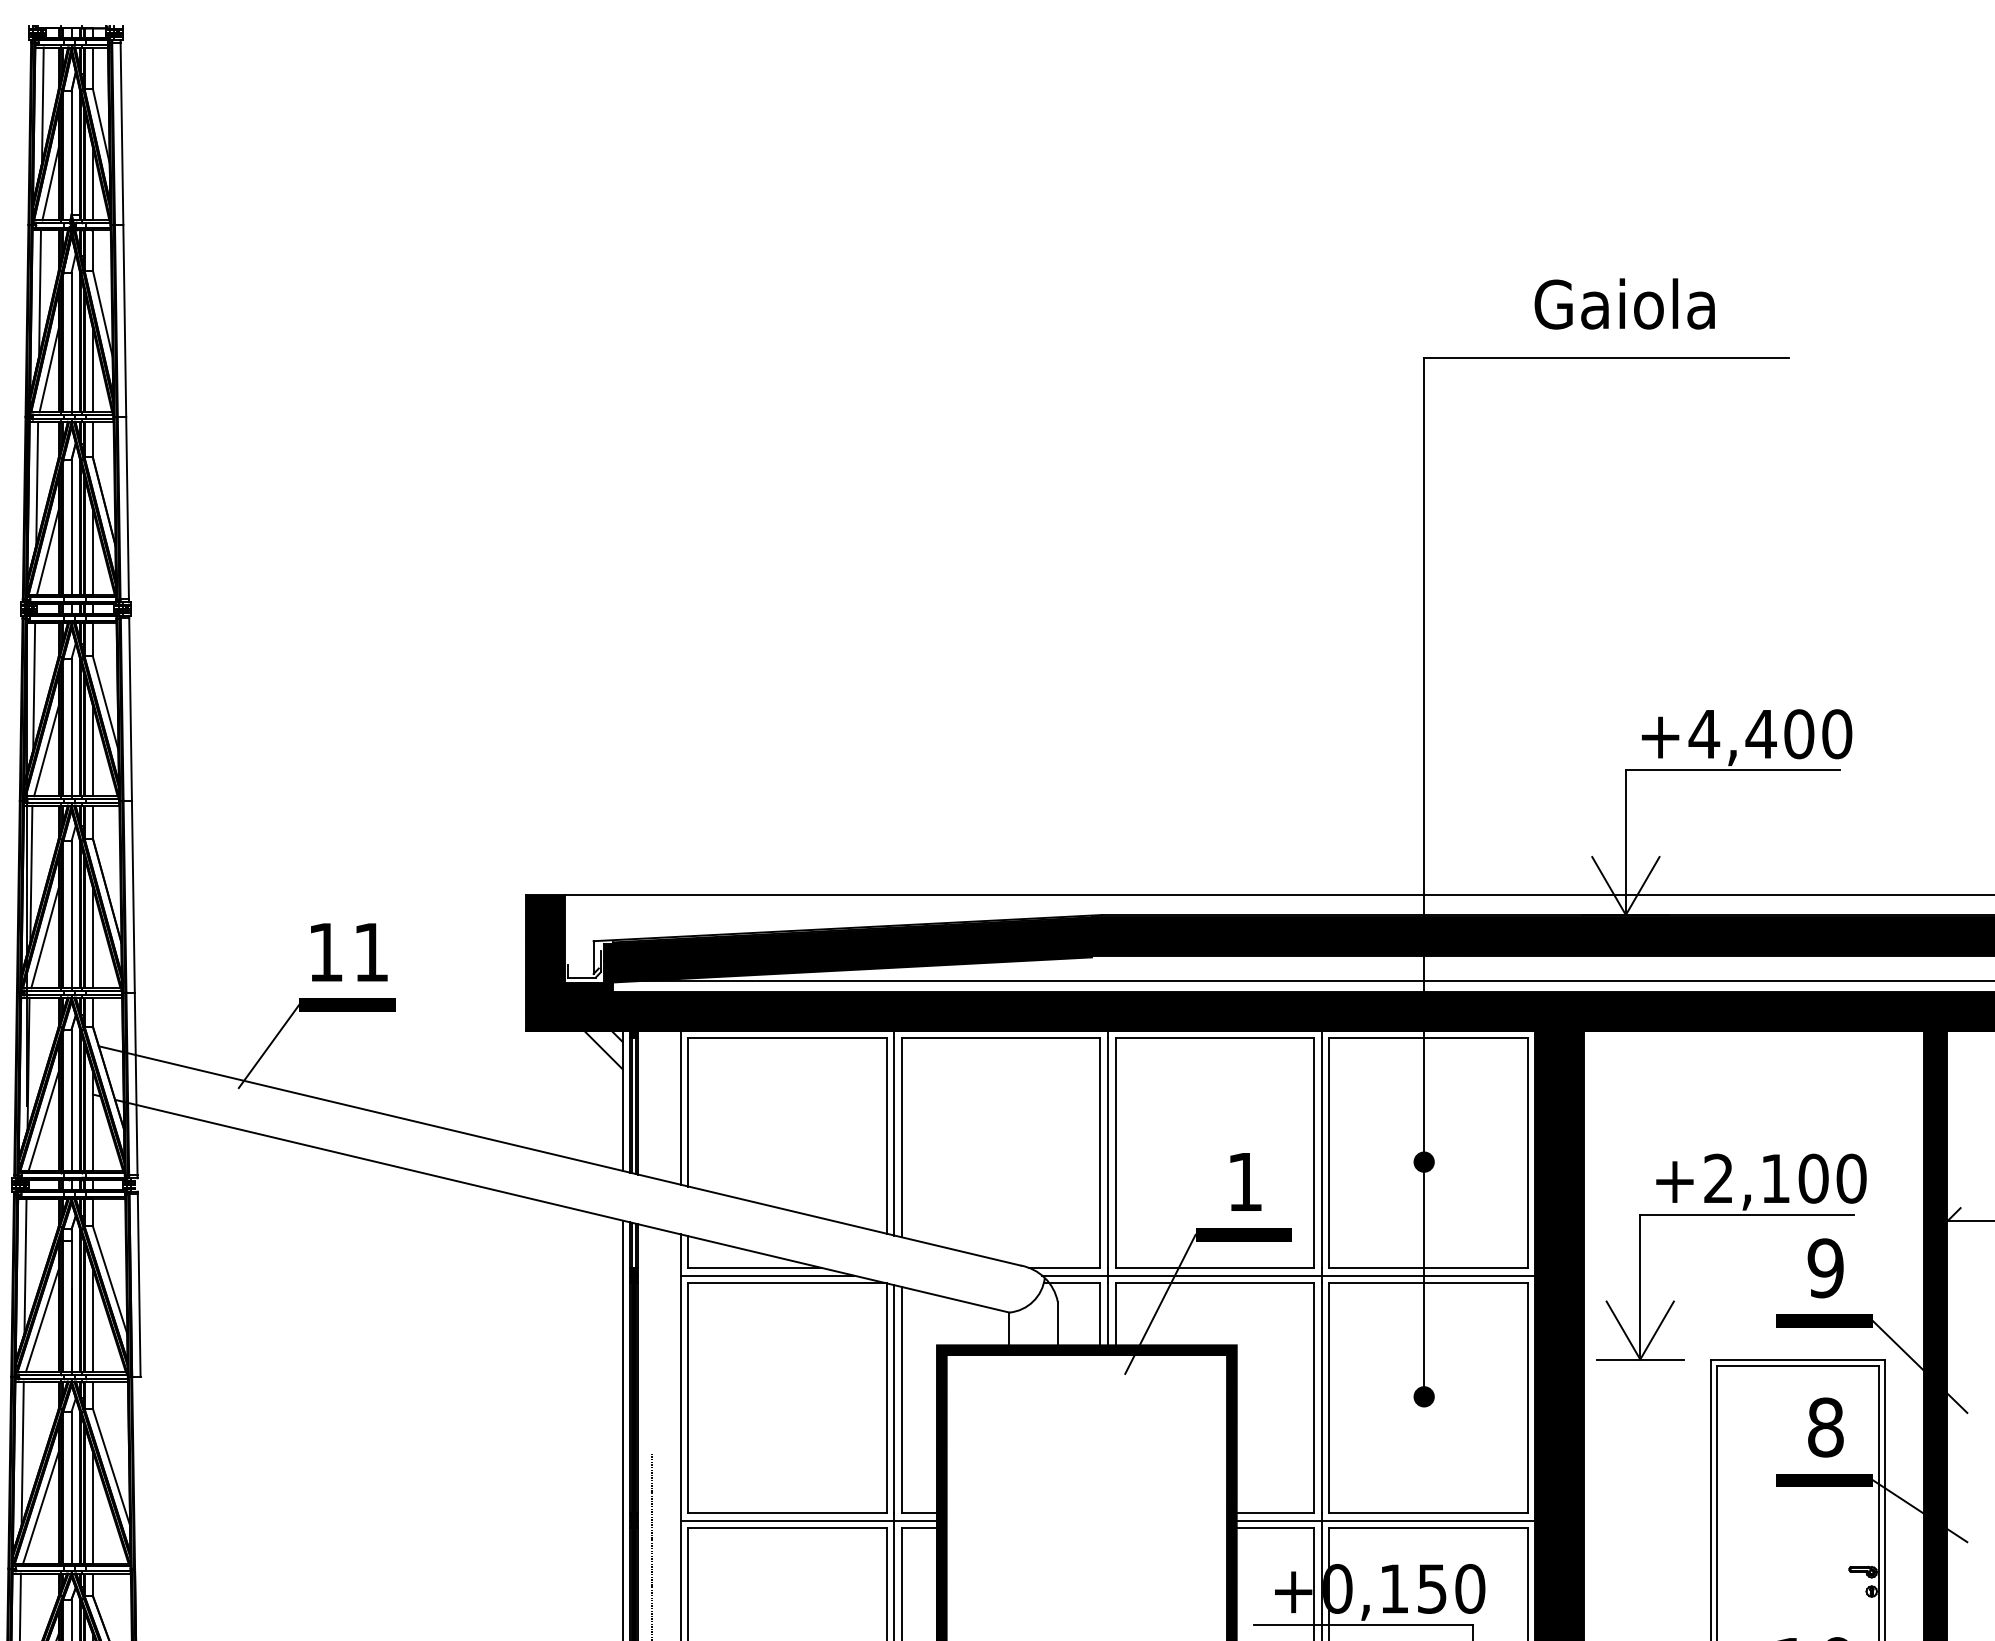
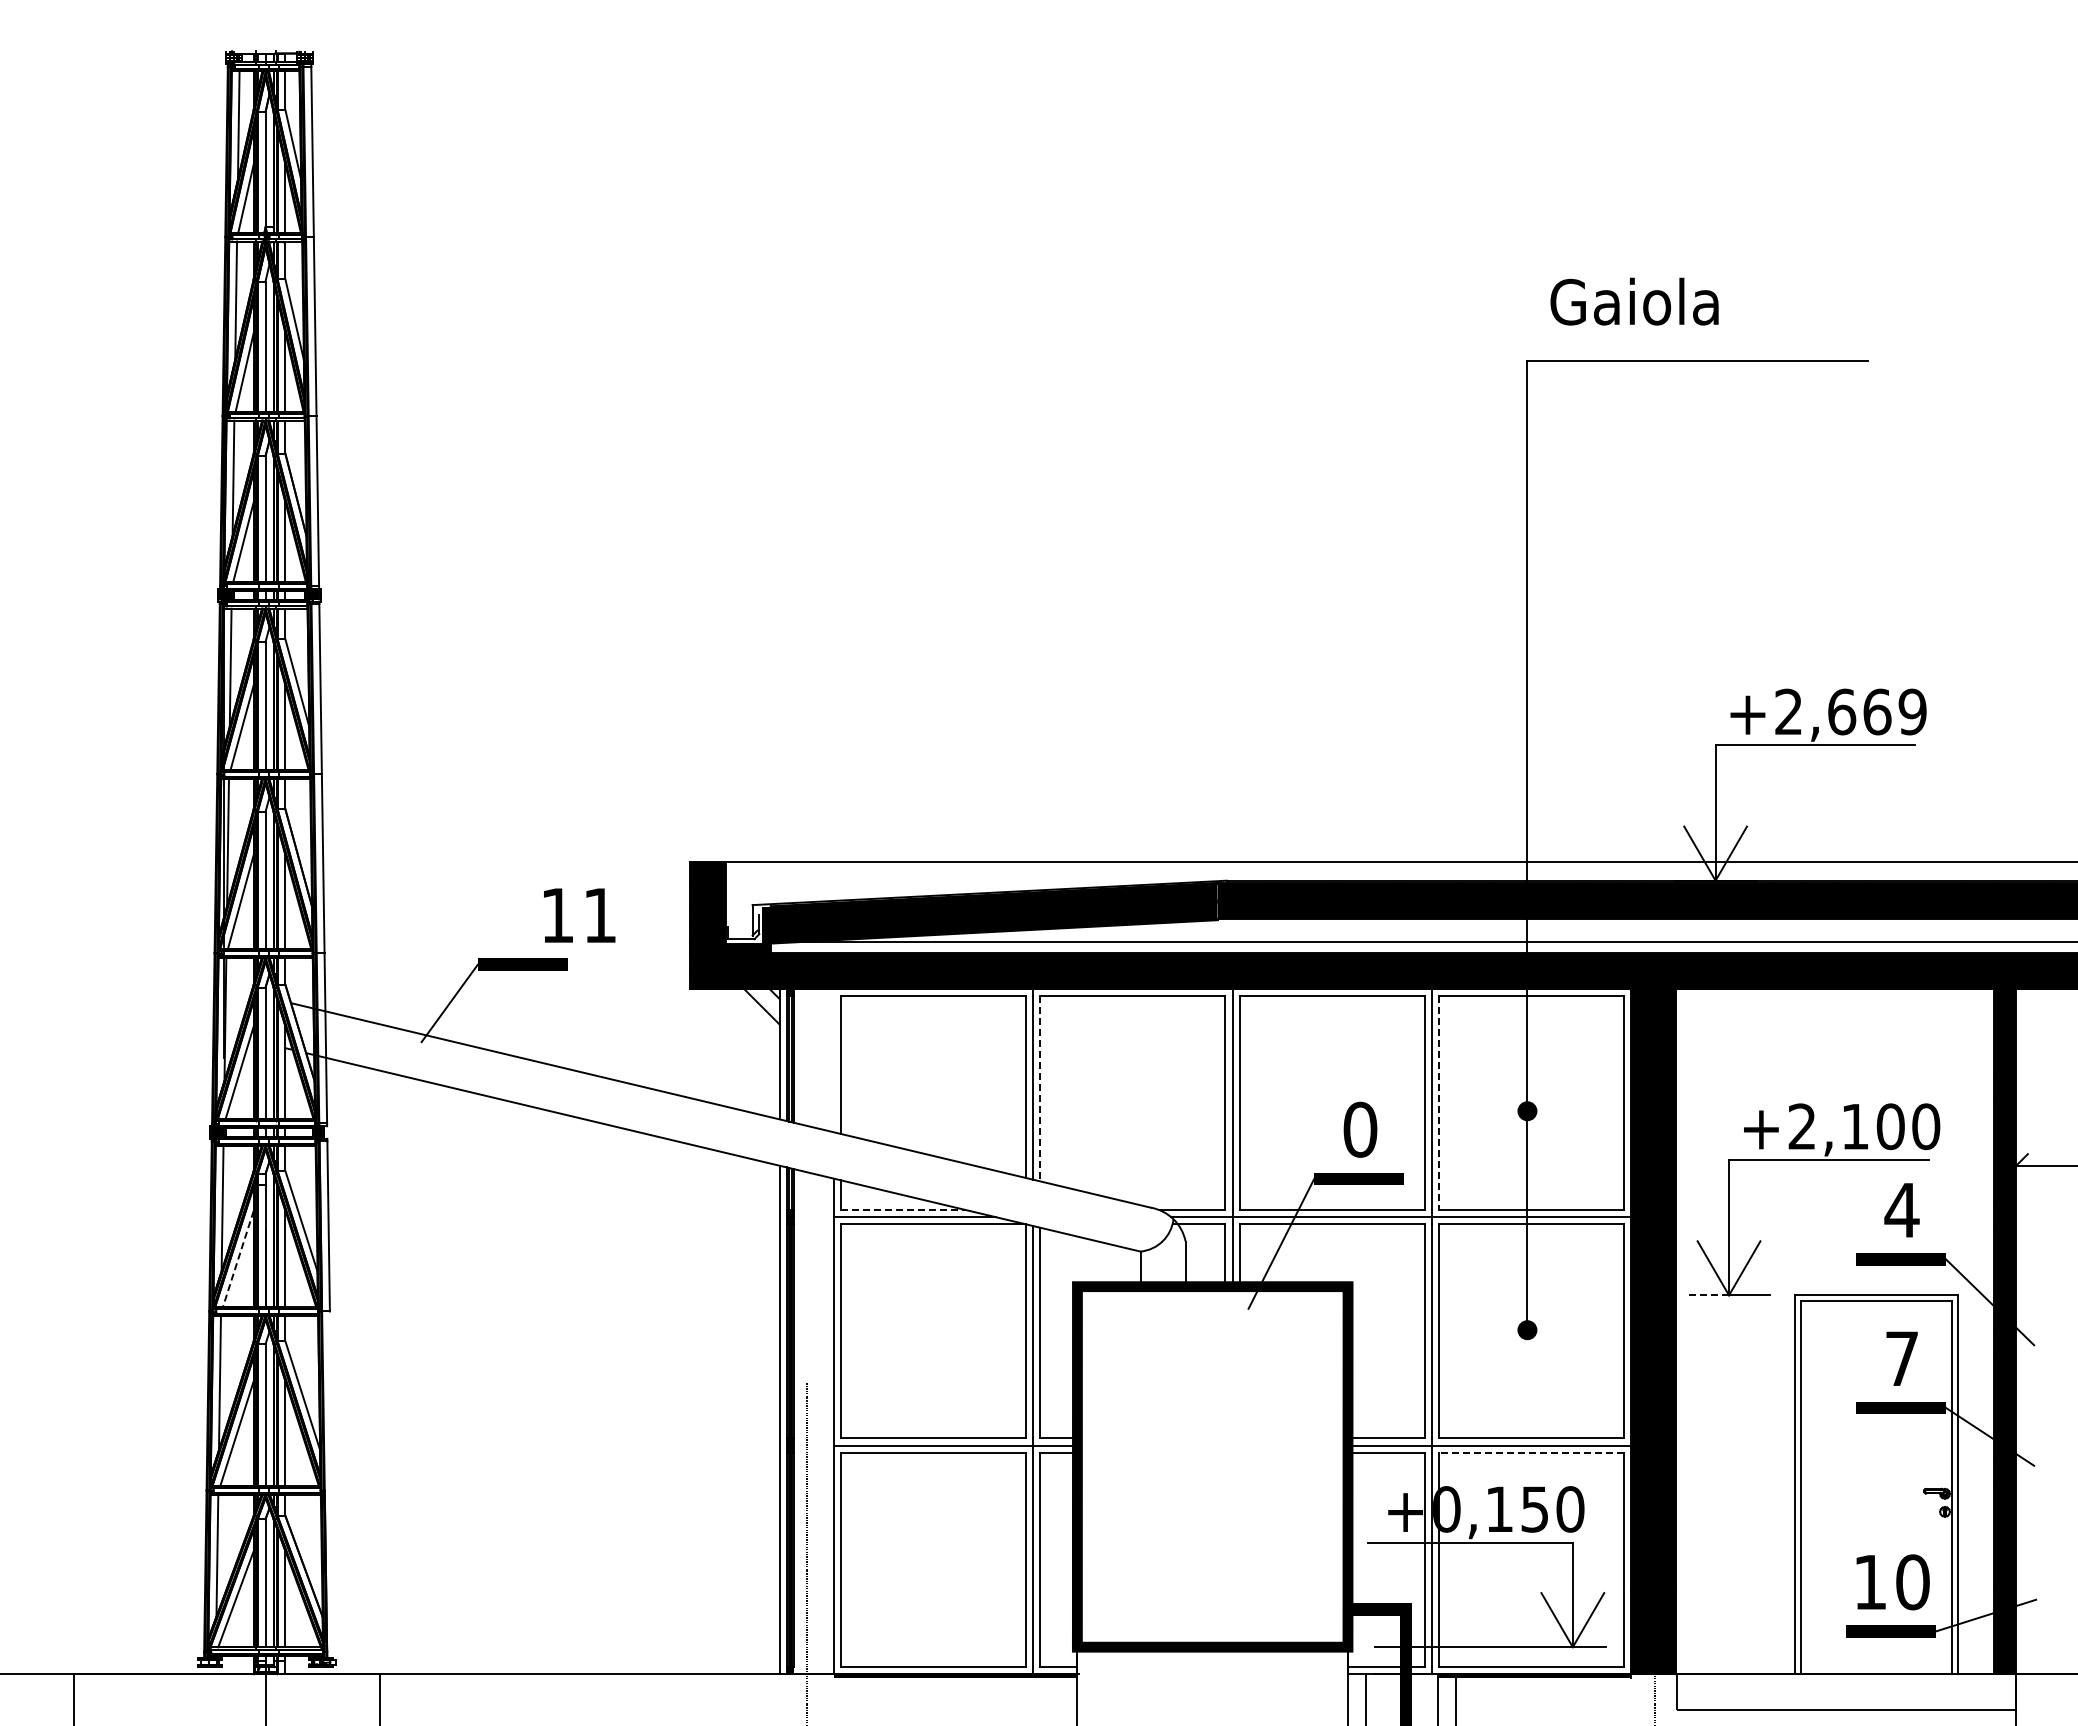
text: (1624, 303) -> (1634, 301), moved
text: (1770, 733) -> (1850, 711), +4,400 -> +2,669
text: (349, 952) -> (579, 915), moved
line: (680, 1107) -> (833, 1060), removed
line: (902, 1137) -> (1040, 1088), solid -> dashed
line: (1329, 1153) -> (1439, 1103), solid -> dashed
text: (1245, 1181) -> (1360, 1129), 1 -> 0
line: (755, 1267) -> (903, 1209), solid -> dashed
text: (1825, 1268) -> (1901, 1210), 9 -> 4
line: (42, 1321) -> (238, 1259), solid -> dashed
line: (1618, 1359) -> (1708, 1295), solid -> dashed
text: (1825, 1427) -> (1901, 1358), 8 -> 7
line: (1428, 1527) -> (1531, 1452), solid -> dashed

